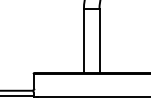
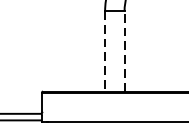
line: (99, 40) -> (124, 50), solid -> dashed
line: (83, 41) -> (104, 52), solid -> dashed

